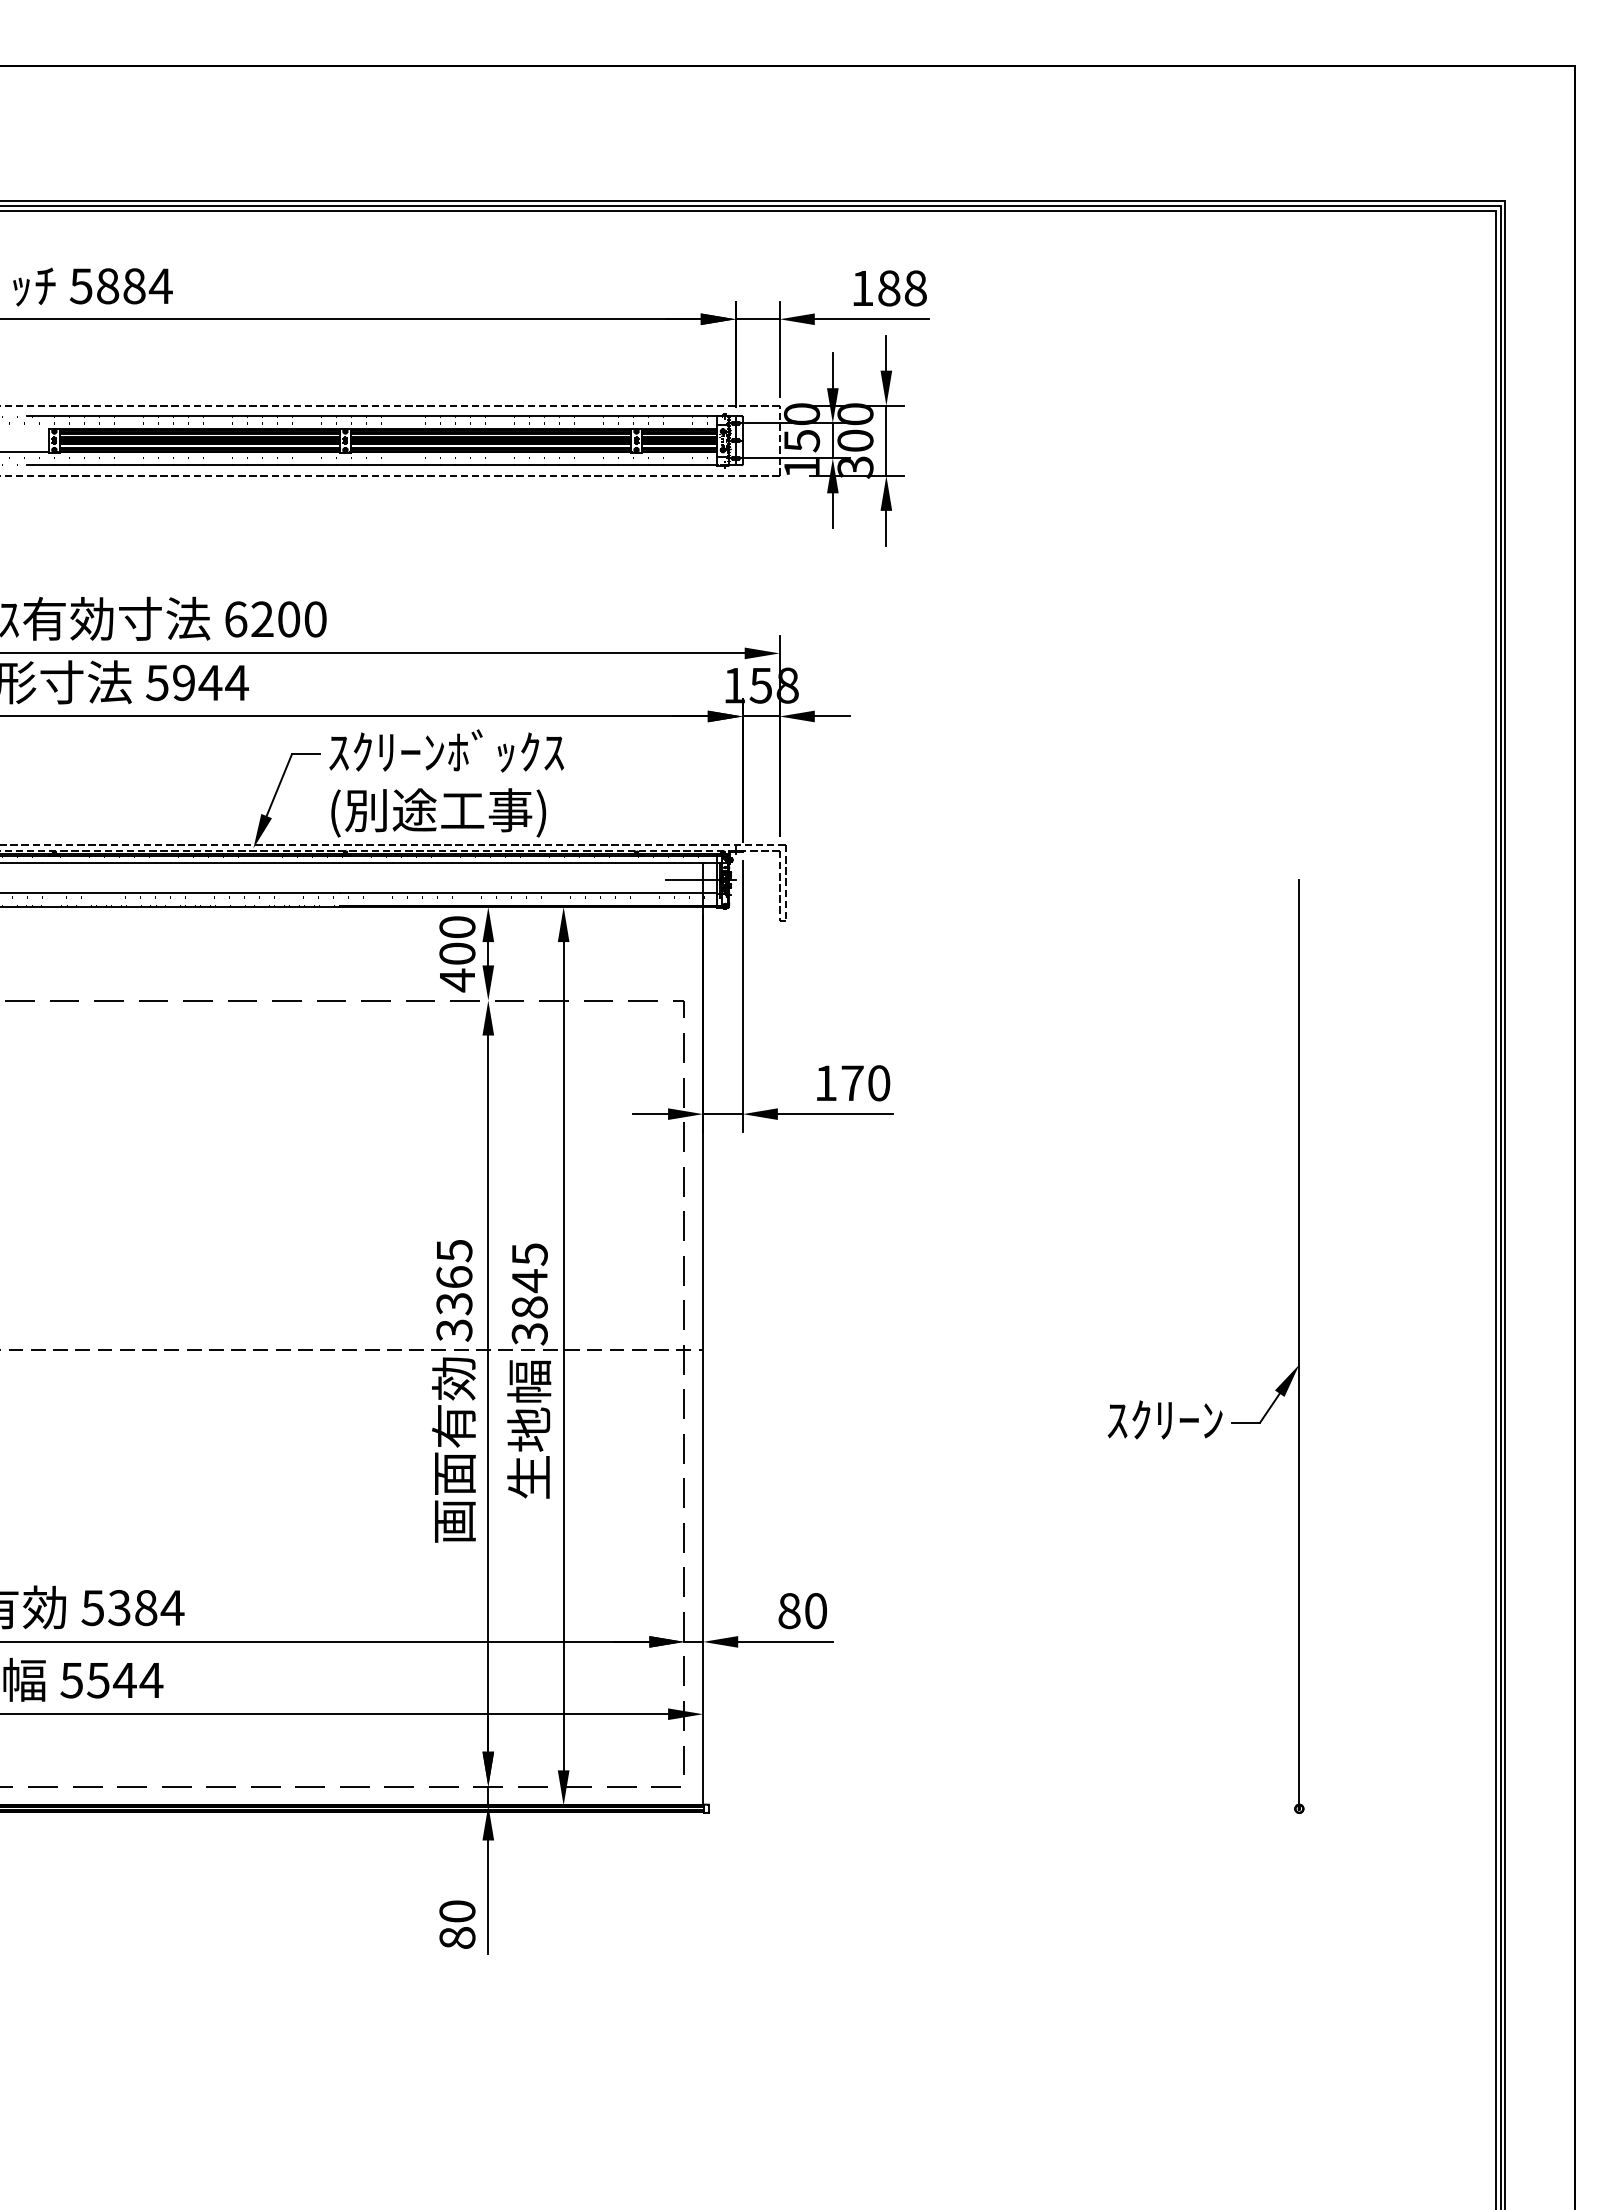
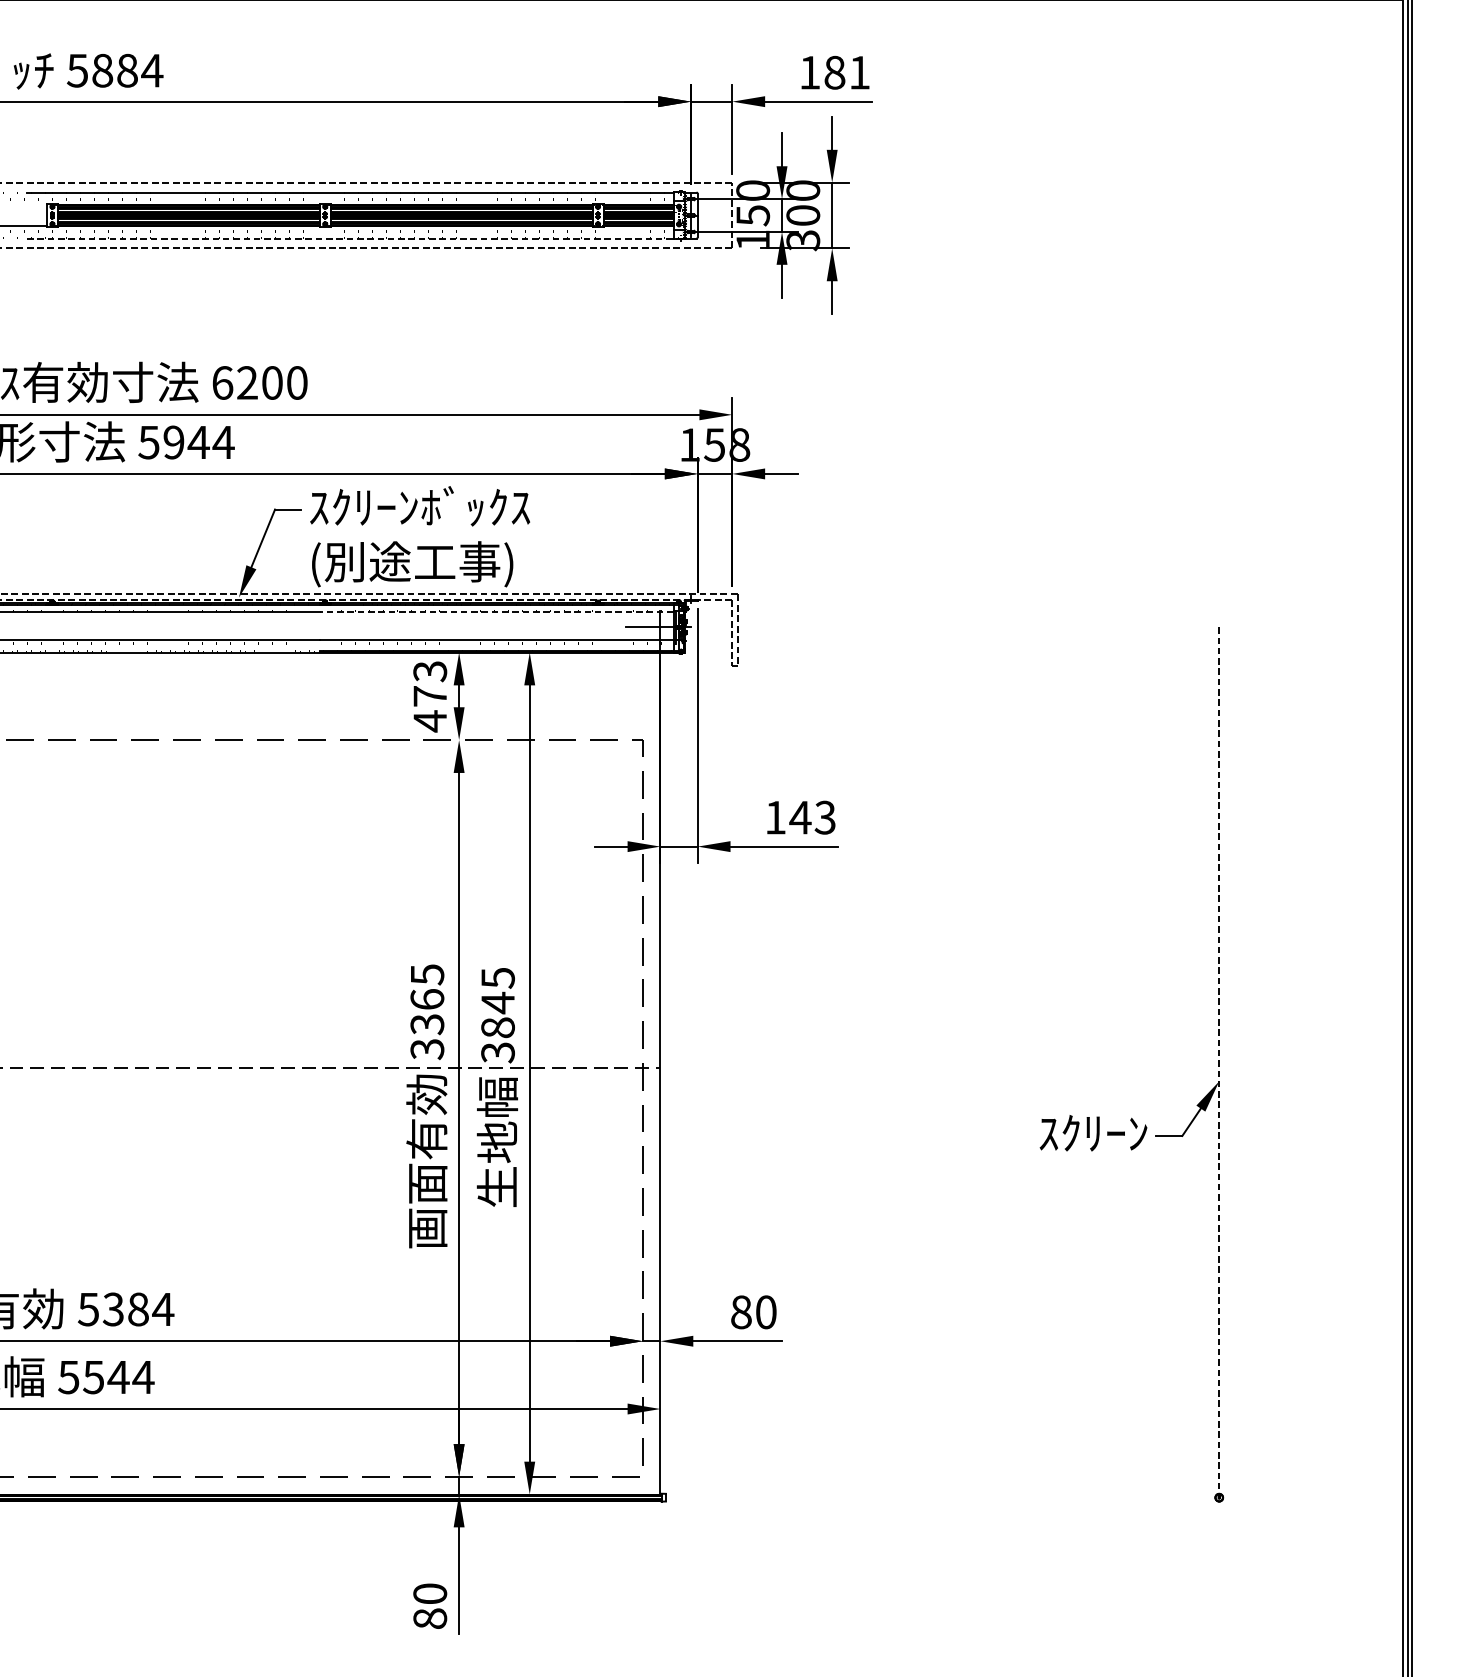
text: (915, 288) -> (859, 72), 188 -> 181
line: (372, 465) -> (350, 238), solid -> dashed
line: (528, 863) -> (496, 611), solid -> dashed
text: (457, 940) -> (430, 683), 400 -> 473
text: (865, 1083) -> (812, 817), 170 -> 143
line: (1299, 1342) -> (1219, 1060), solid -> dashed

